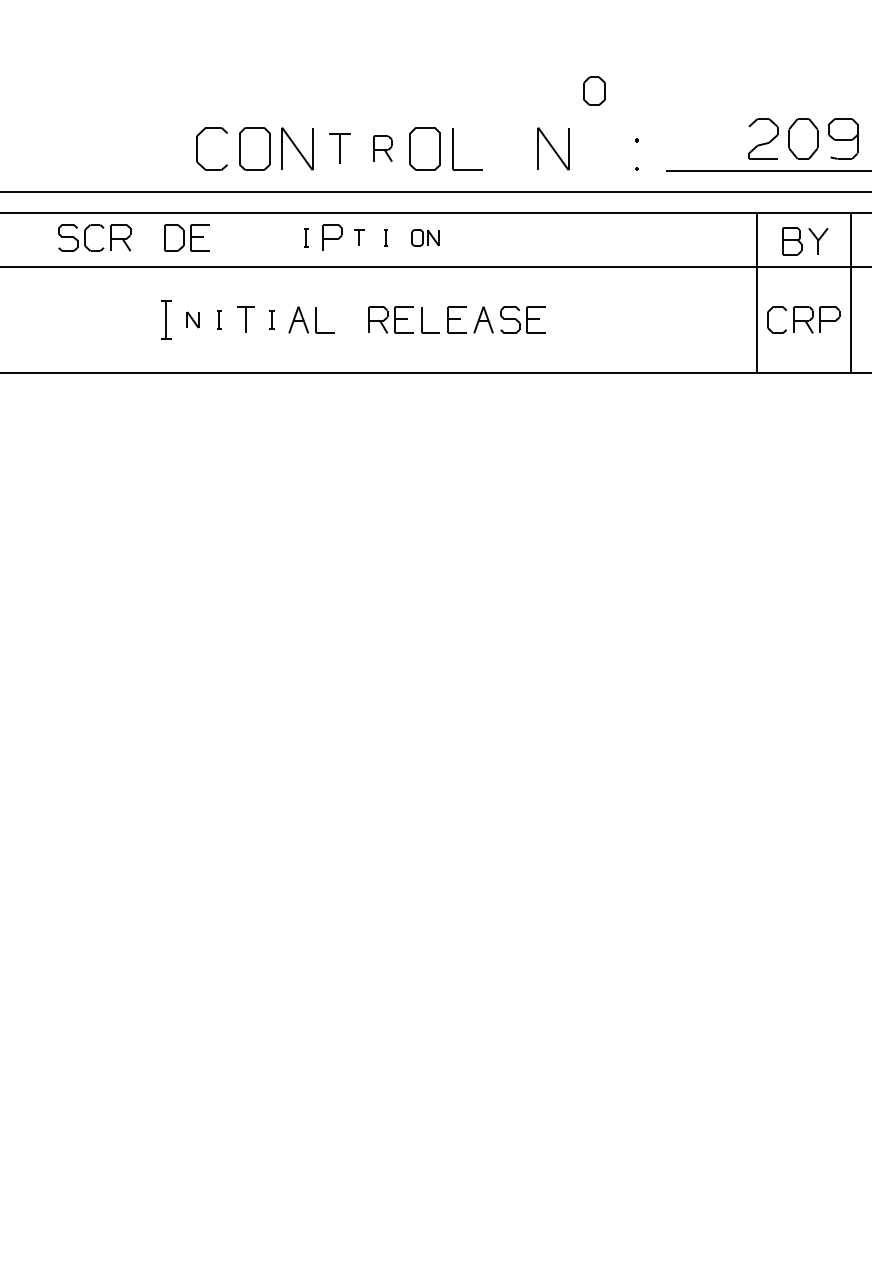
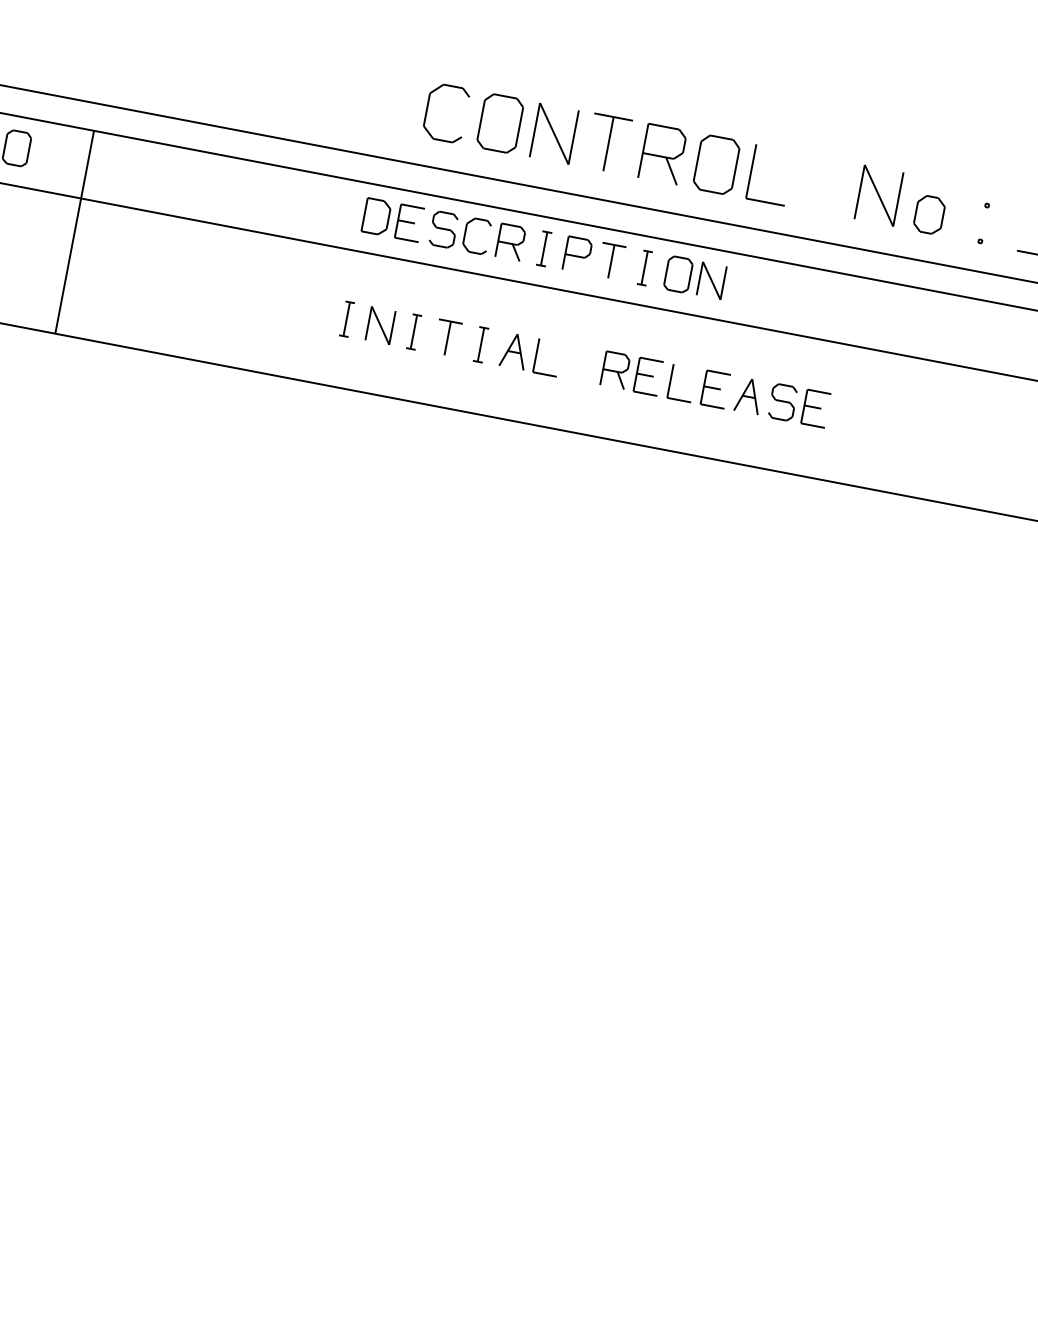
part: (594, 90) -> (929, 214), moved
part: (339, 148) -> (607, 143), size x1.43
part: (382, 148) -> (662, 153), size x1.67
part: (85, 237) -> (465, 233), moved
part: (305, 237) -> (543, 248), size x1.43
part: (359, 237) -> (611, 261), size x1.67
part: (385, 237) -> (644, 267), size x1.67
part: (425, 237) -> (695, 277), size x1.67
part: (166, 319) -> (346, 318), size x0.71
part: (192, 319) -> (379, 324), size x1.67
part: (219, 319) -> (414, 331), size x1.43
part: (271, 319) -> (480, 343), size x1.43

